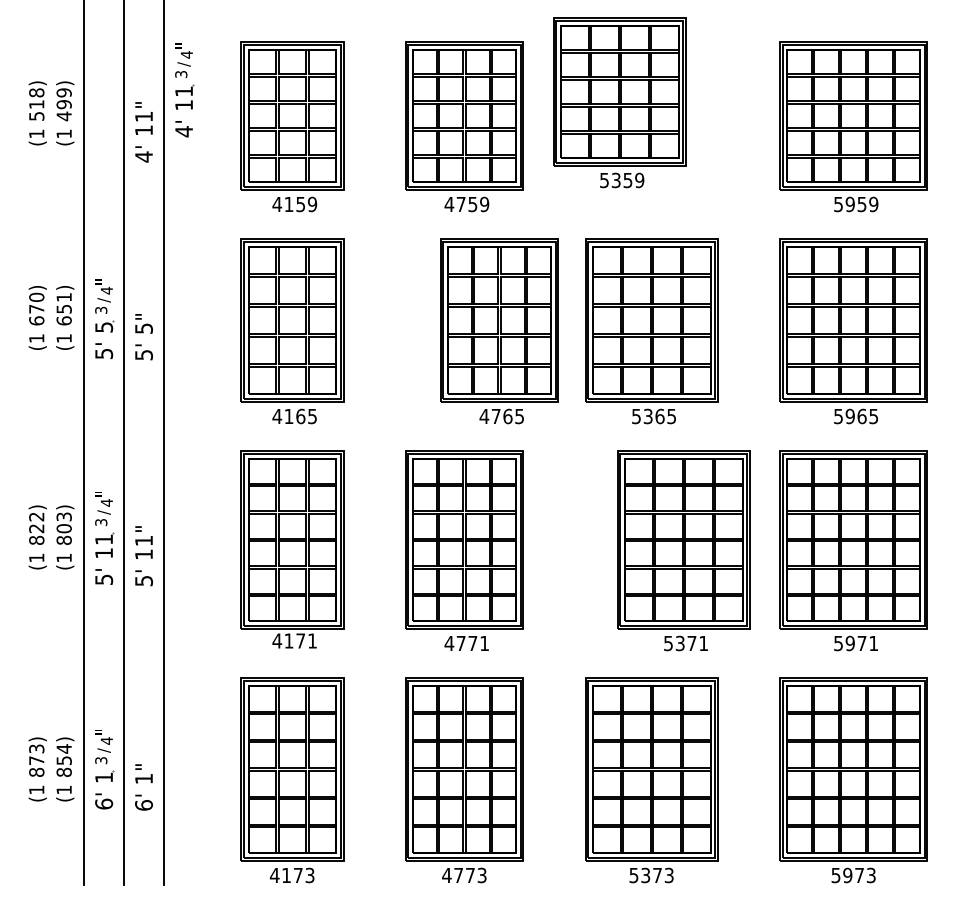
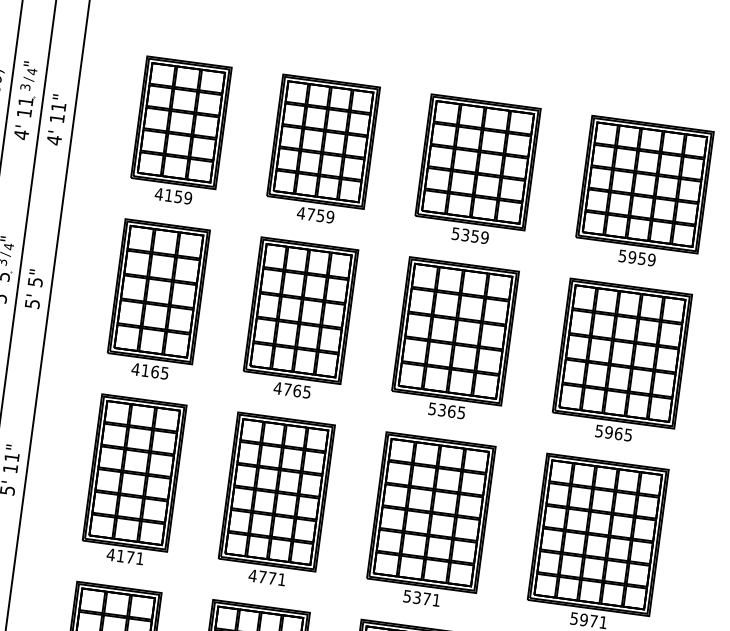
part: (184, 90) -> (26, 100), moved
part: (619, 102) -> (476, 171), moved
part: (499, 331) -> (299, 319), moved
part: (683, 550) -> (430, 521), moved

